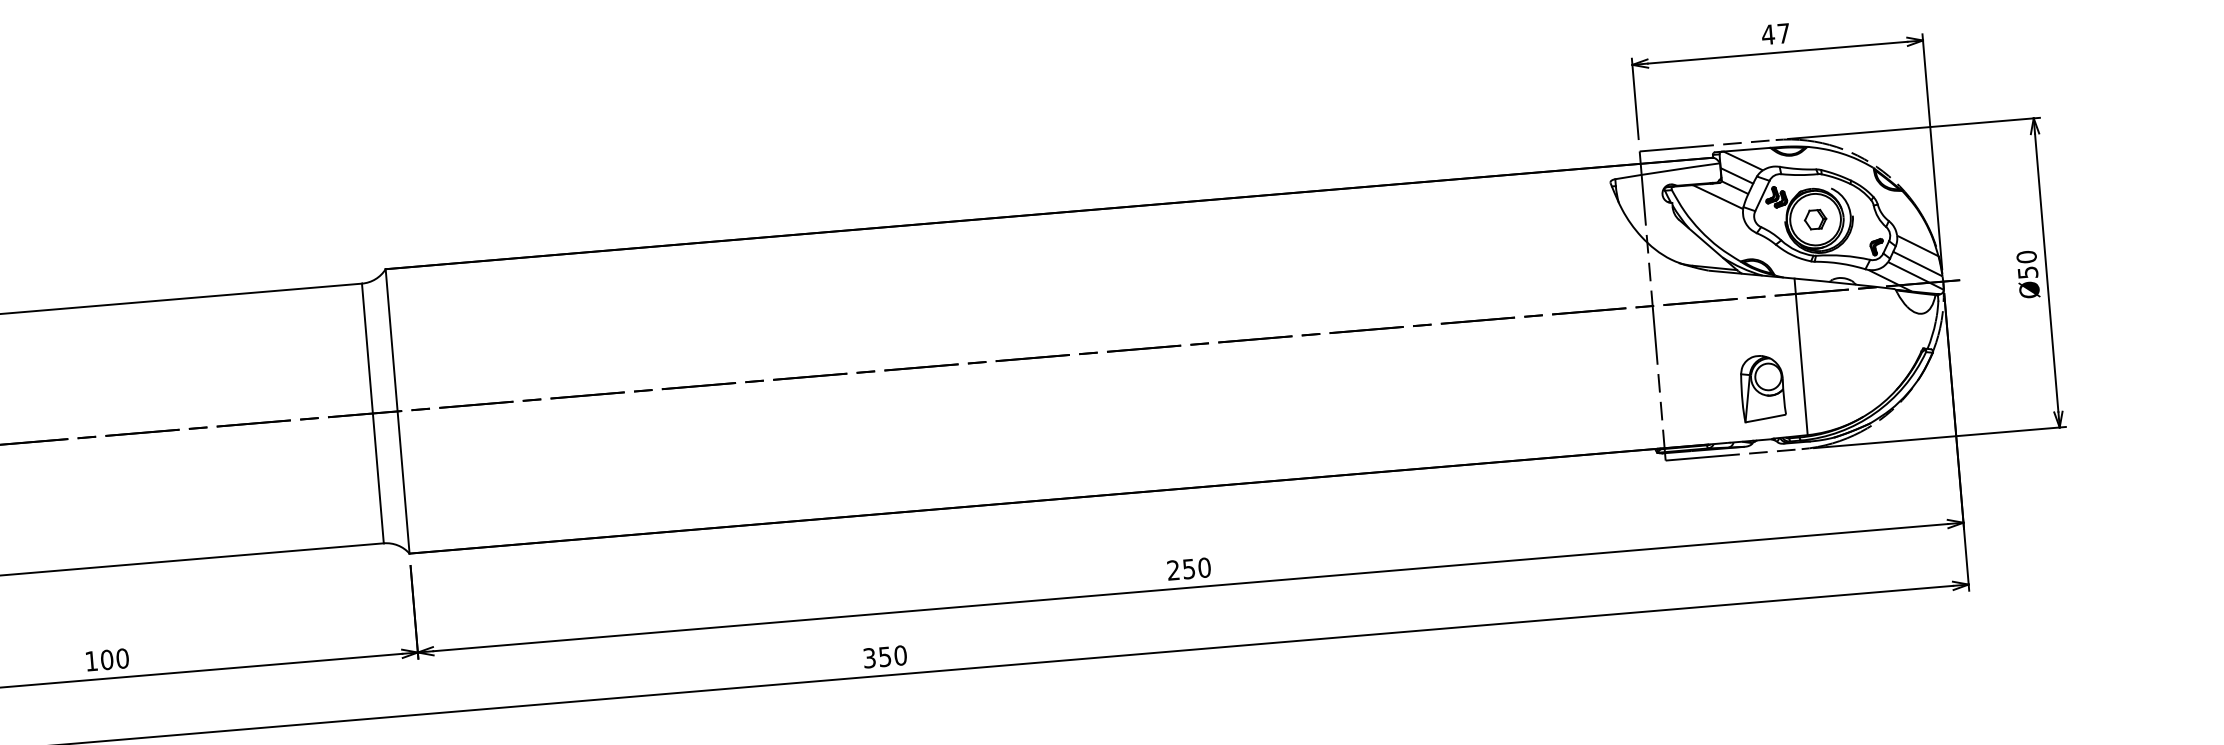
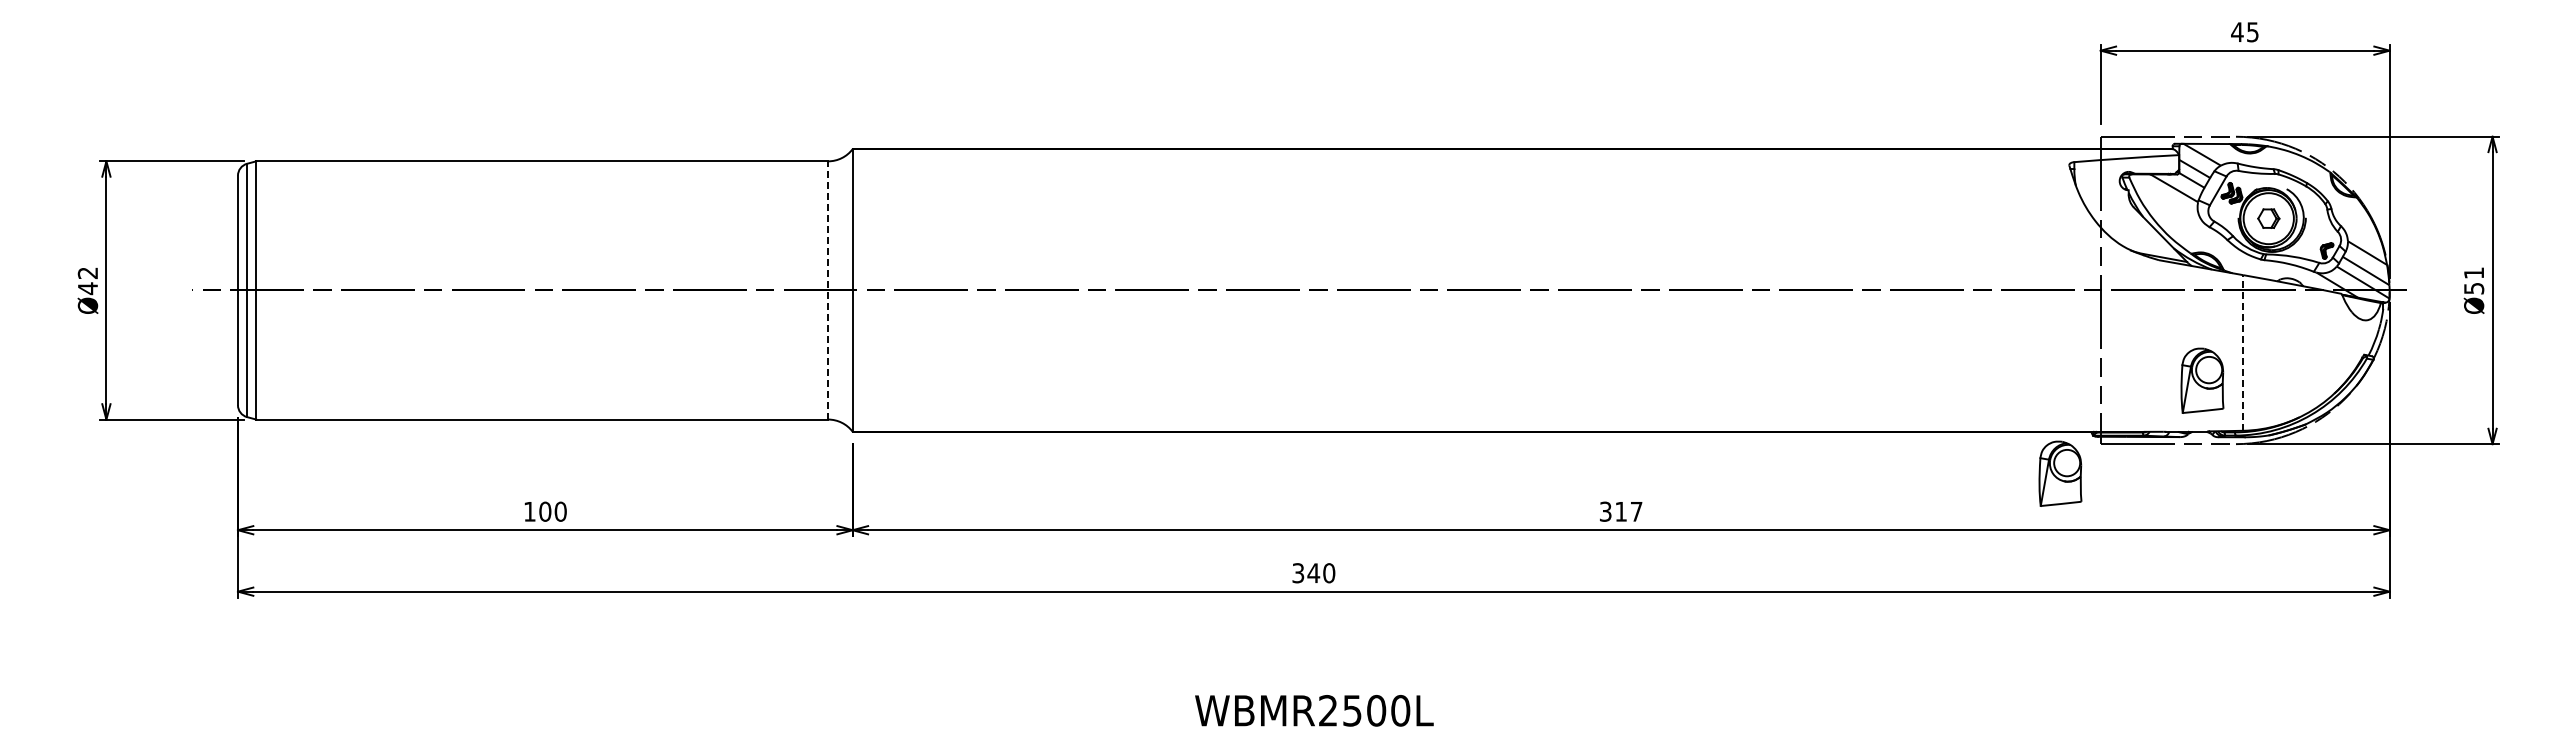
text: (1783, 33) -> (2252, 32), 47 -> 45
text: (2027, 257) -> (2474, 273), Ø50 -> Ø51
line: (1801, 356) -> (2243, 352), solid -> dashed
line: (373, 412) -> (828, 289), solid -> dashed
part: (1627, 493) -> (2060, 473), added
text: (1189, 568) -> (1621, 511), 250 -> 317
text: (884, 657) -> (1313, 573), 350 -> 340

